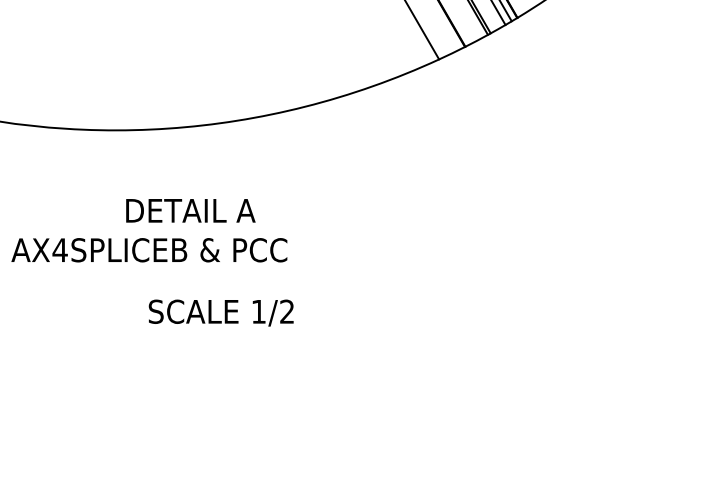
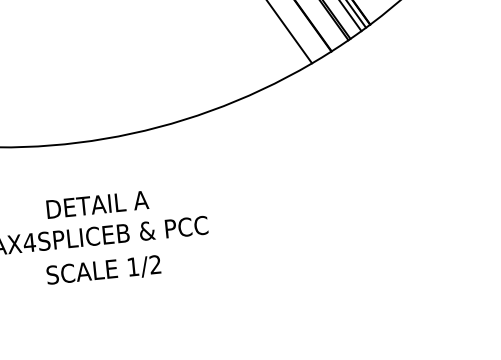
text: (190, 210) -> (97, 204), moved
text: (220, 312) -> (103, 270), moved

